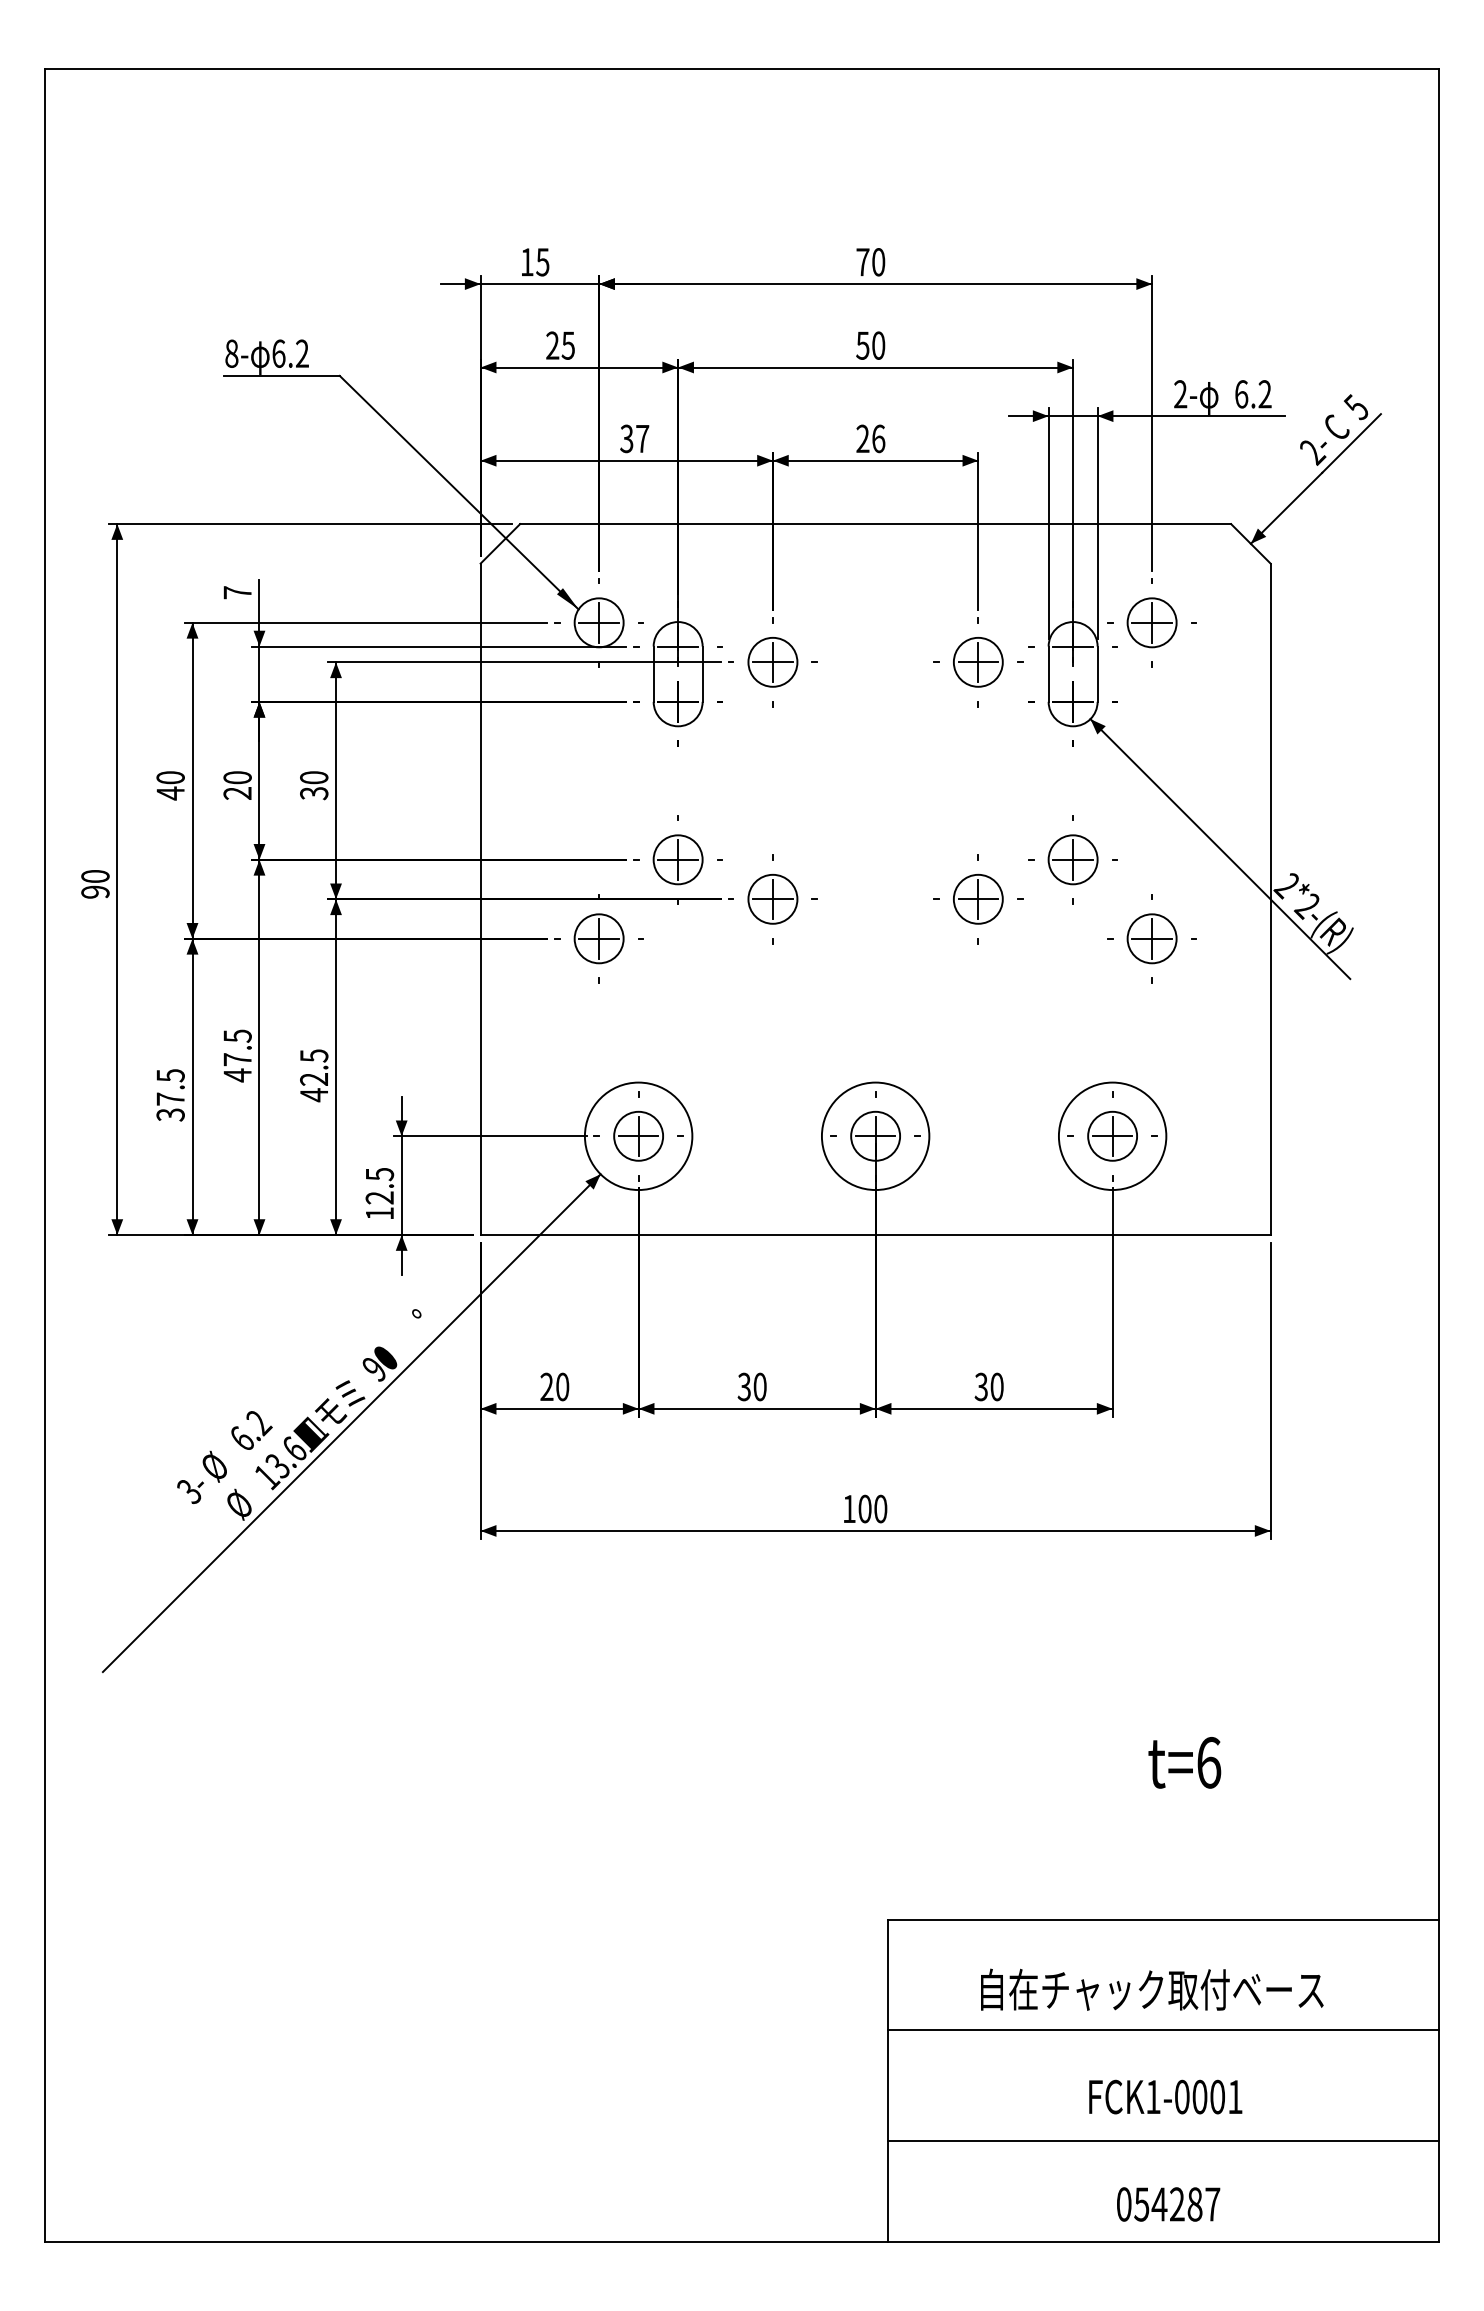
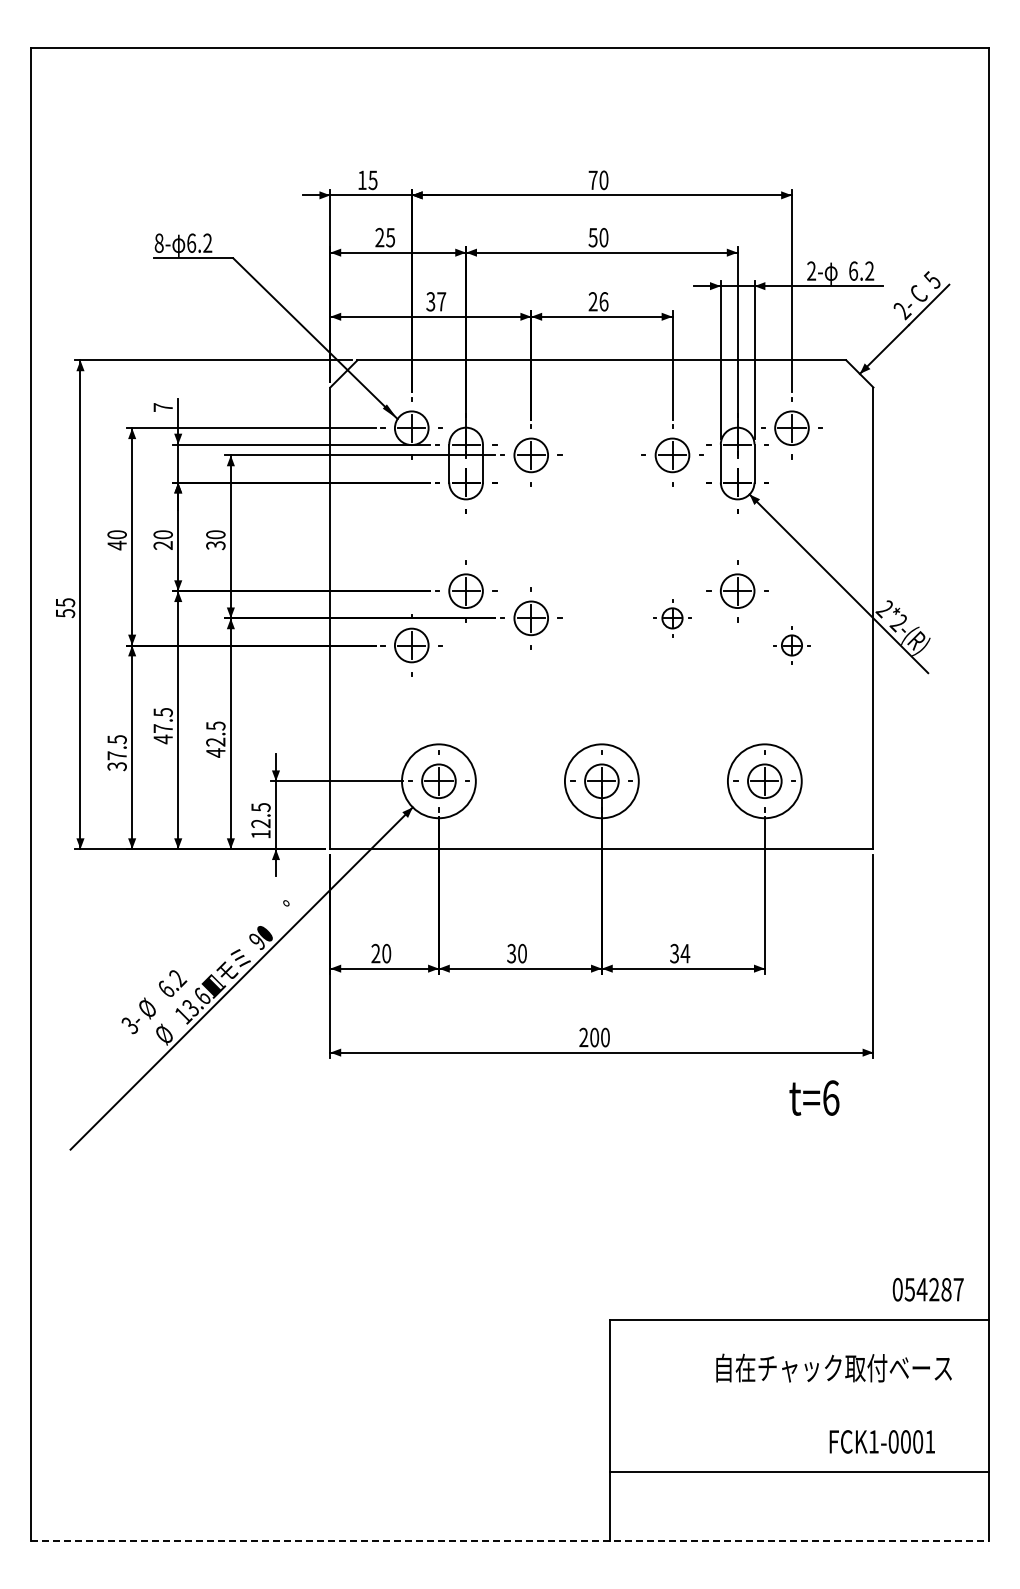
text: (95, 884) -> (65, 608), 90 -> 55
part: (978, 899) -> (672, 618), size x0.6
part: (1151, 938) -> (791, 645), size x0.6
text: (997, 1386) -> (685, 953), 30 -> 34
text: (848, 1507) -> (583, 1036), 100 -> 200
text: (1184, 1761) -> (814, 1097), moved
text: (1151, 1988) -> (833, 1367), moved
line: (1163, 2031) -> (799, 1396), removed
text: (1164, 2096) -> (881, 1441), moved
text: (1167, 2204) -> (927, 1289), moved
line: (742, 2241) -> (510, 1541), solid -> dashed

